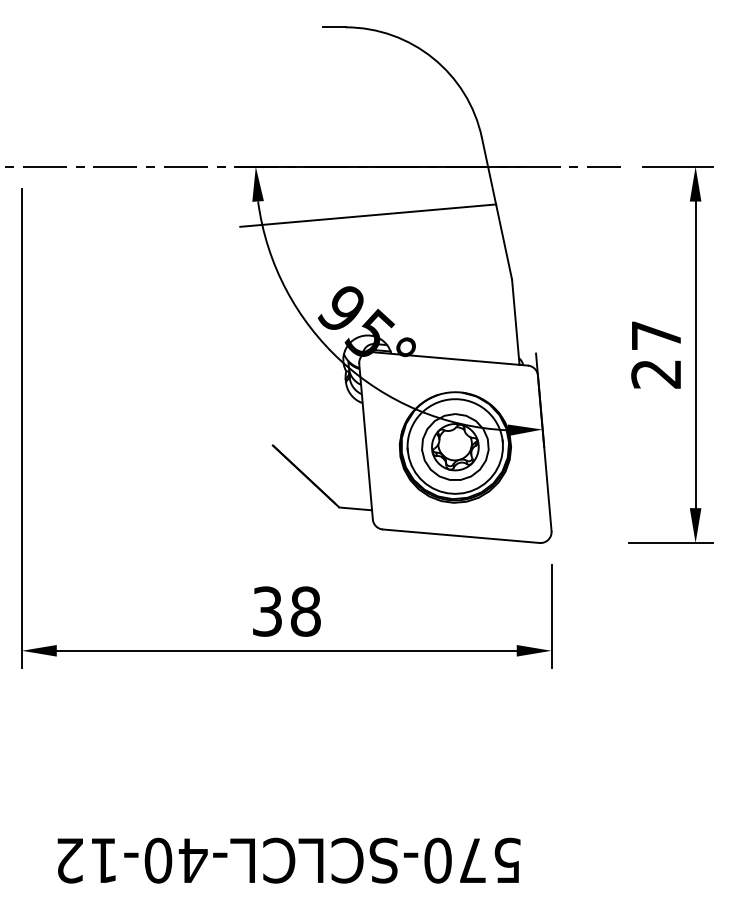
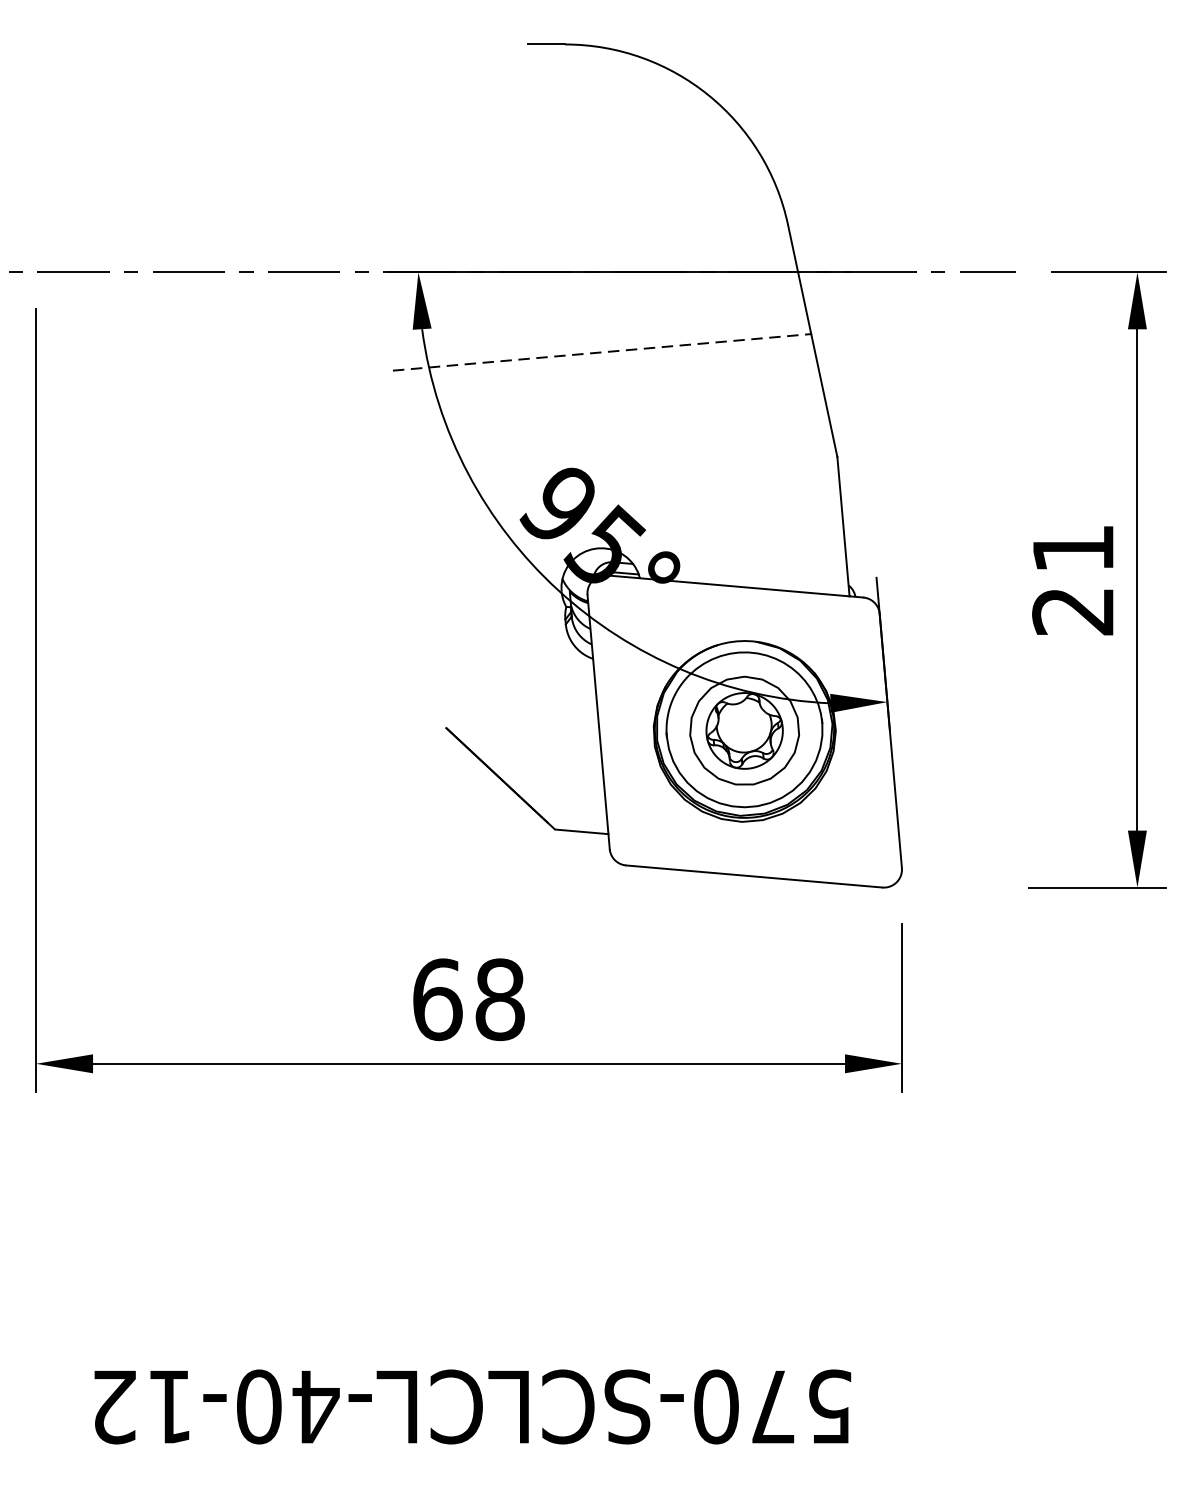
line: (368, 215) -> (602, 352), solid -> dashed
text: (656, 335) -> (1073, 548), 27 -> 21
text: (267, 611) -> (437, 999), 38 -> 68

